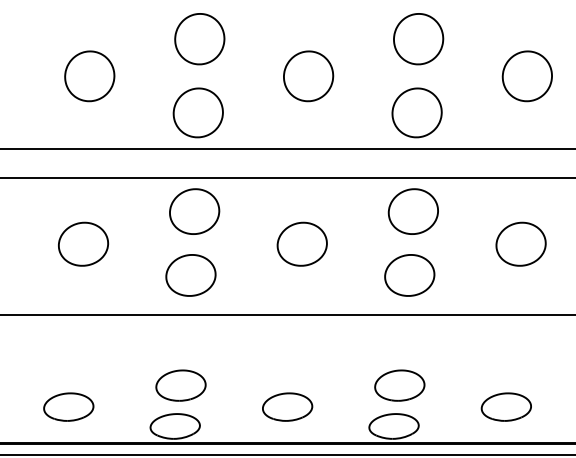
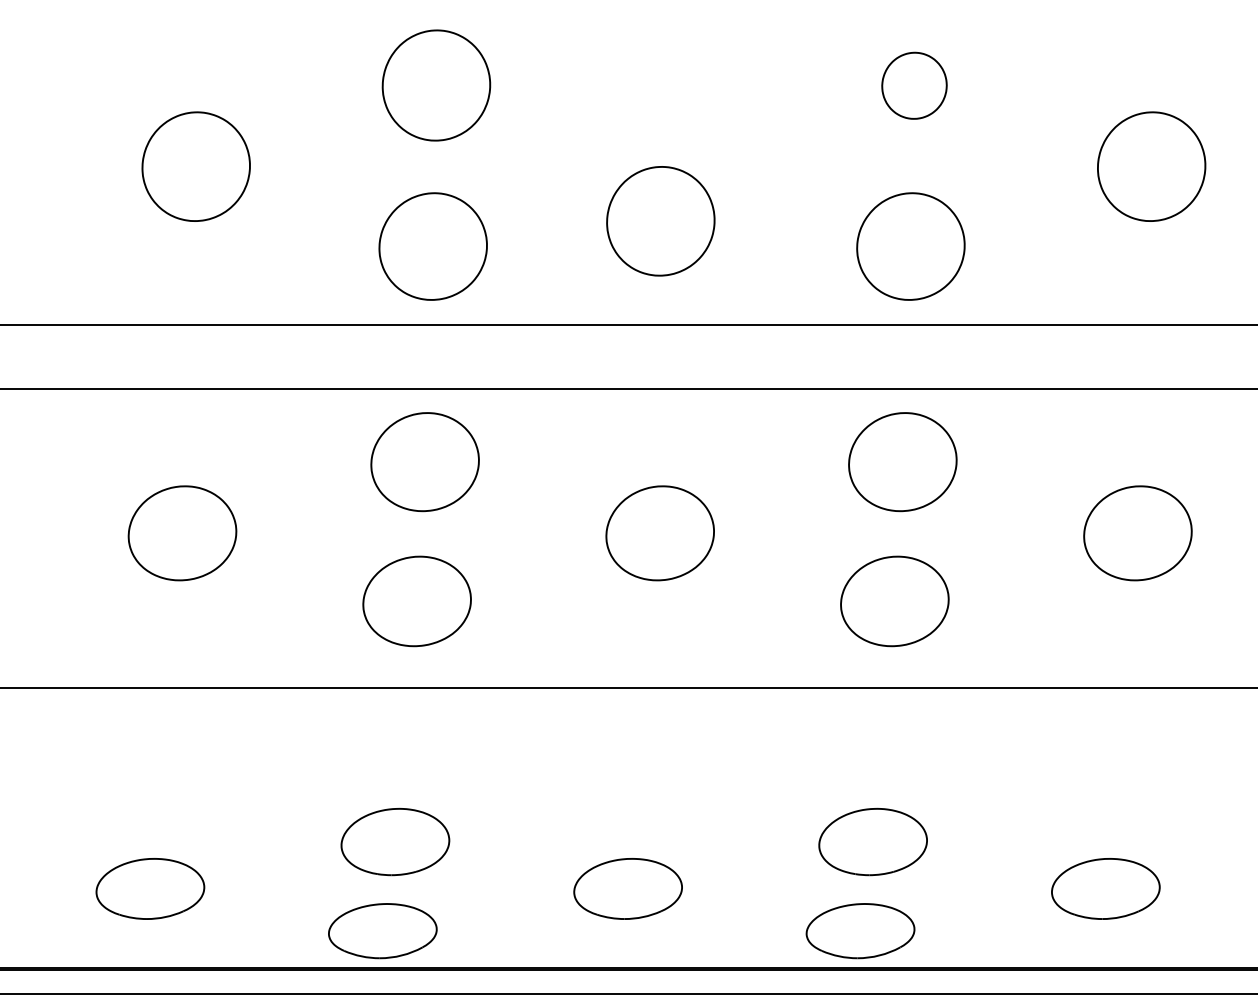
part: (418, 39) -> (913, 86), size x0.6
part: (308, 76) -> (660, 221), moved

